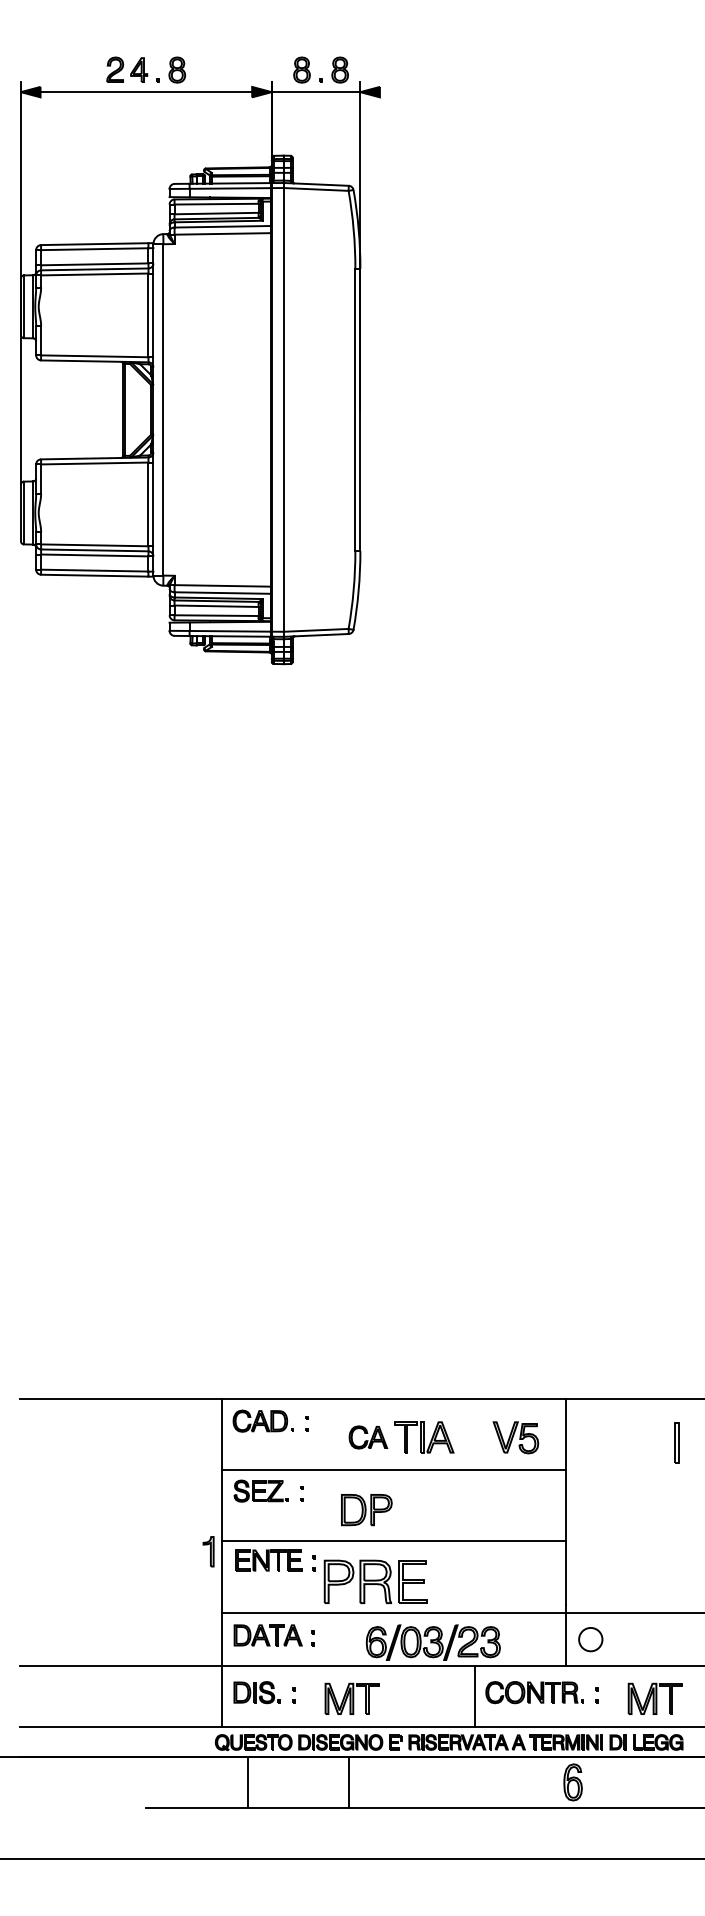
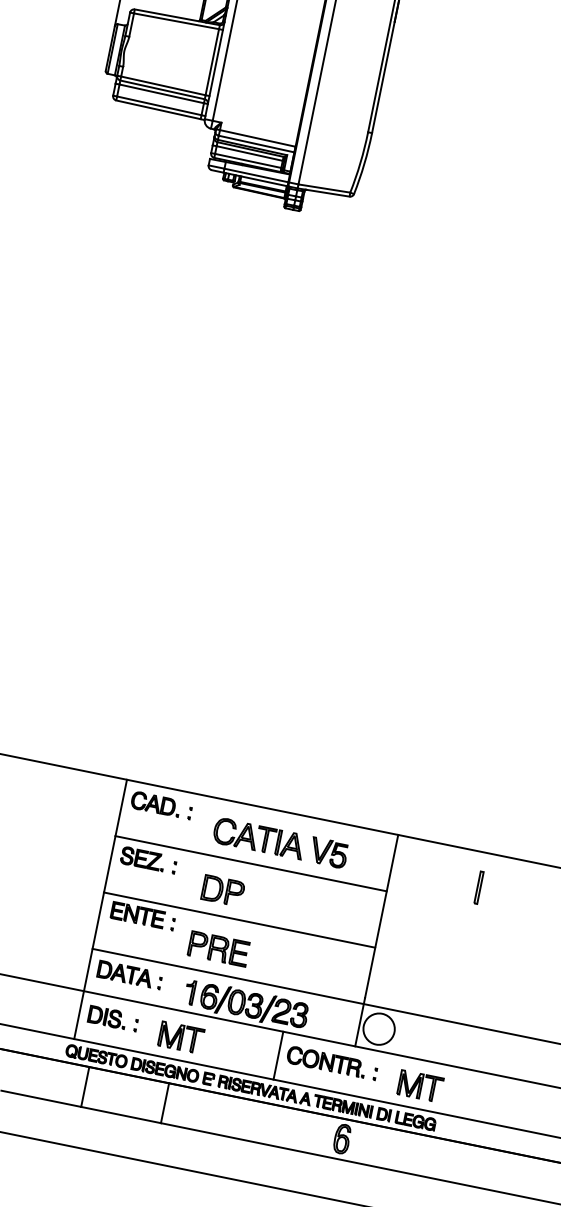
part: (368, 1437) -> (236, 833), size x1.43
part: (515, 1437) -> (328, 852), moved
part: (208, 1551) -> (189, 992), moved
part: (375, 1581) -> (218, 948), size x0.71
circle: (590, 1639) -> (378, 1029), size x1.67

